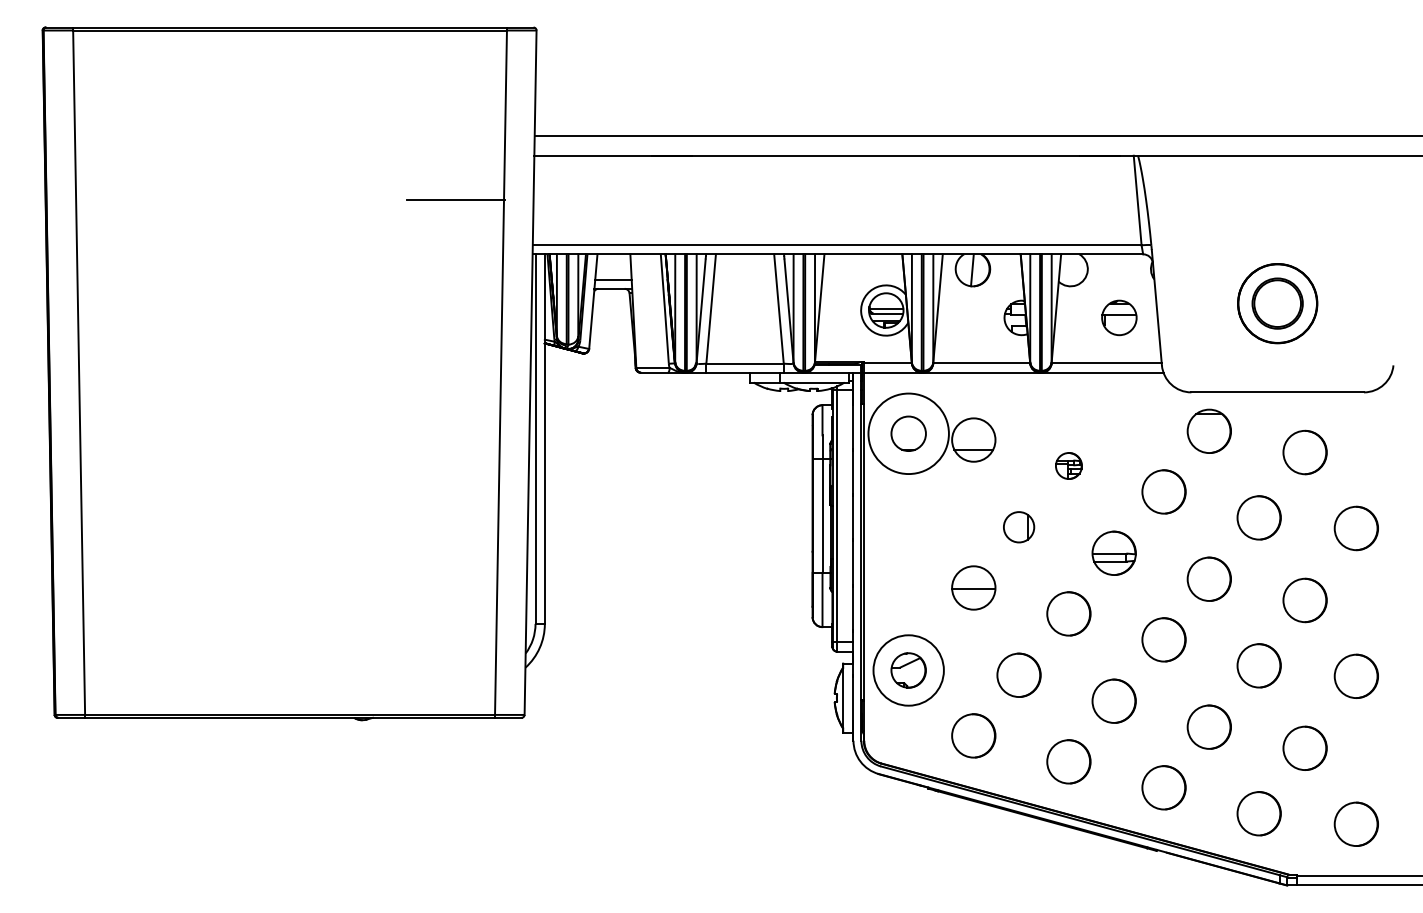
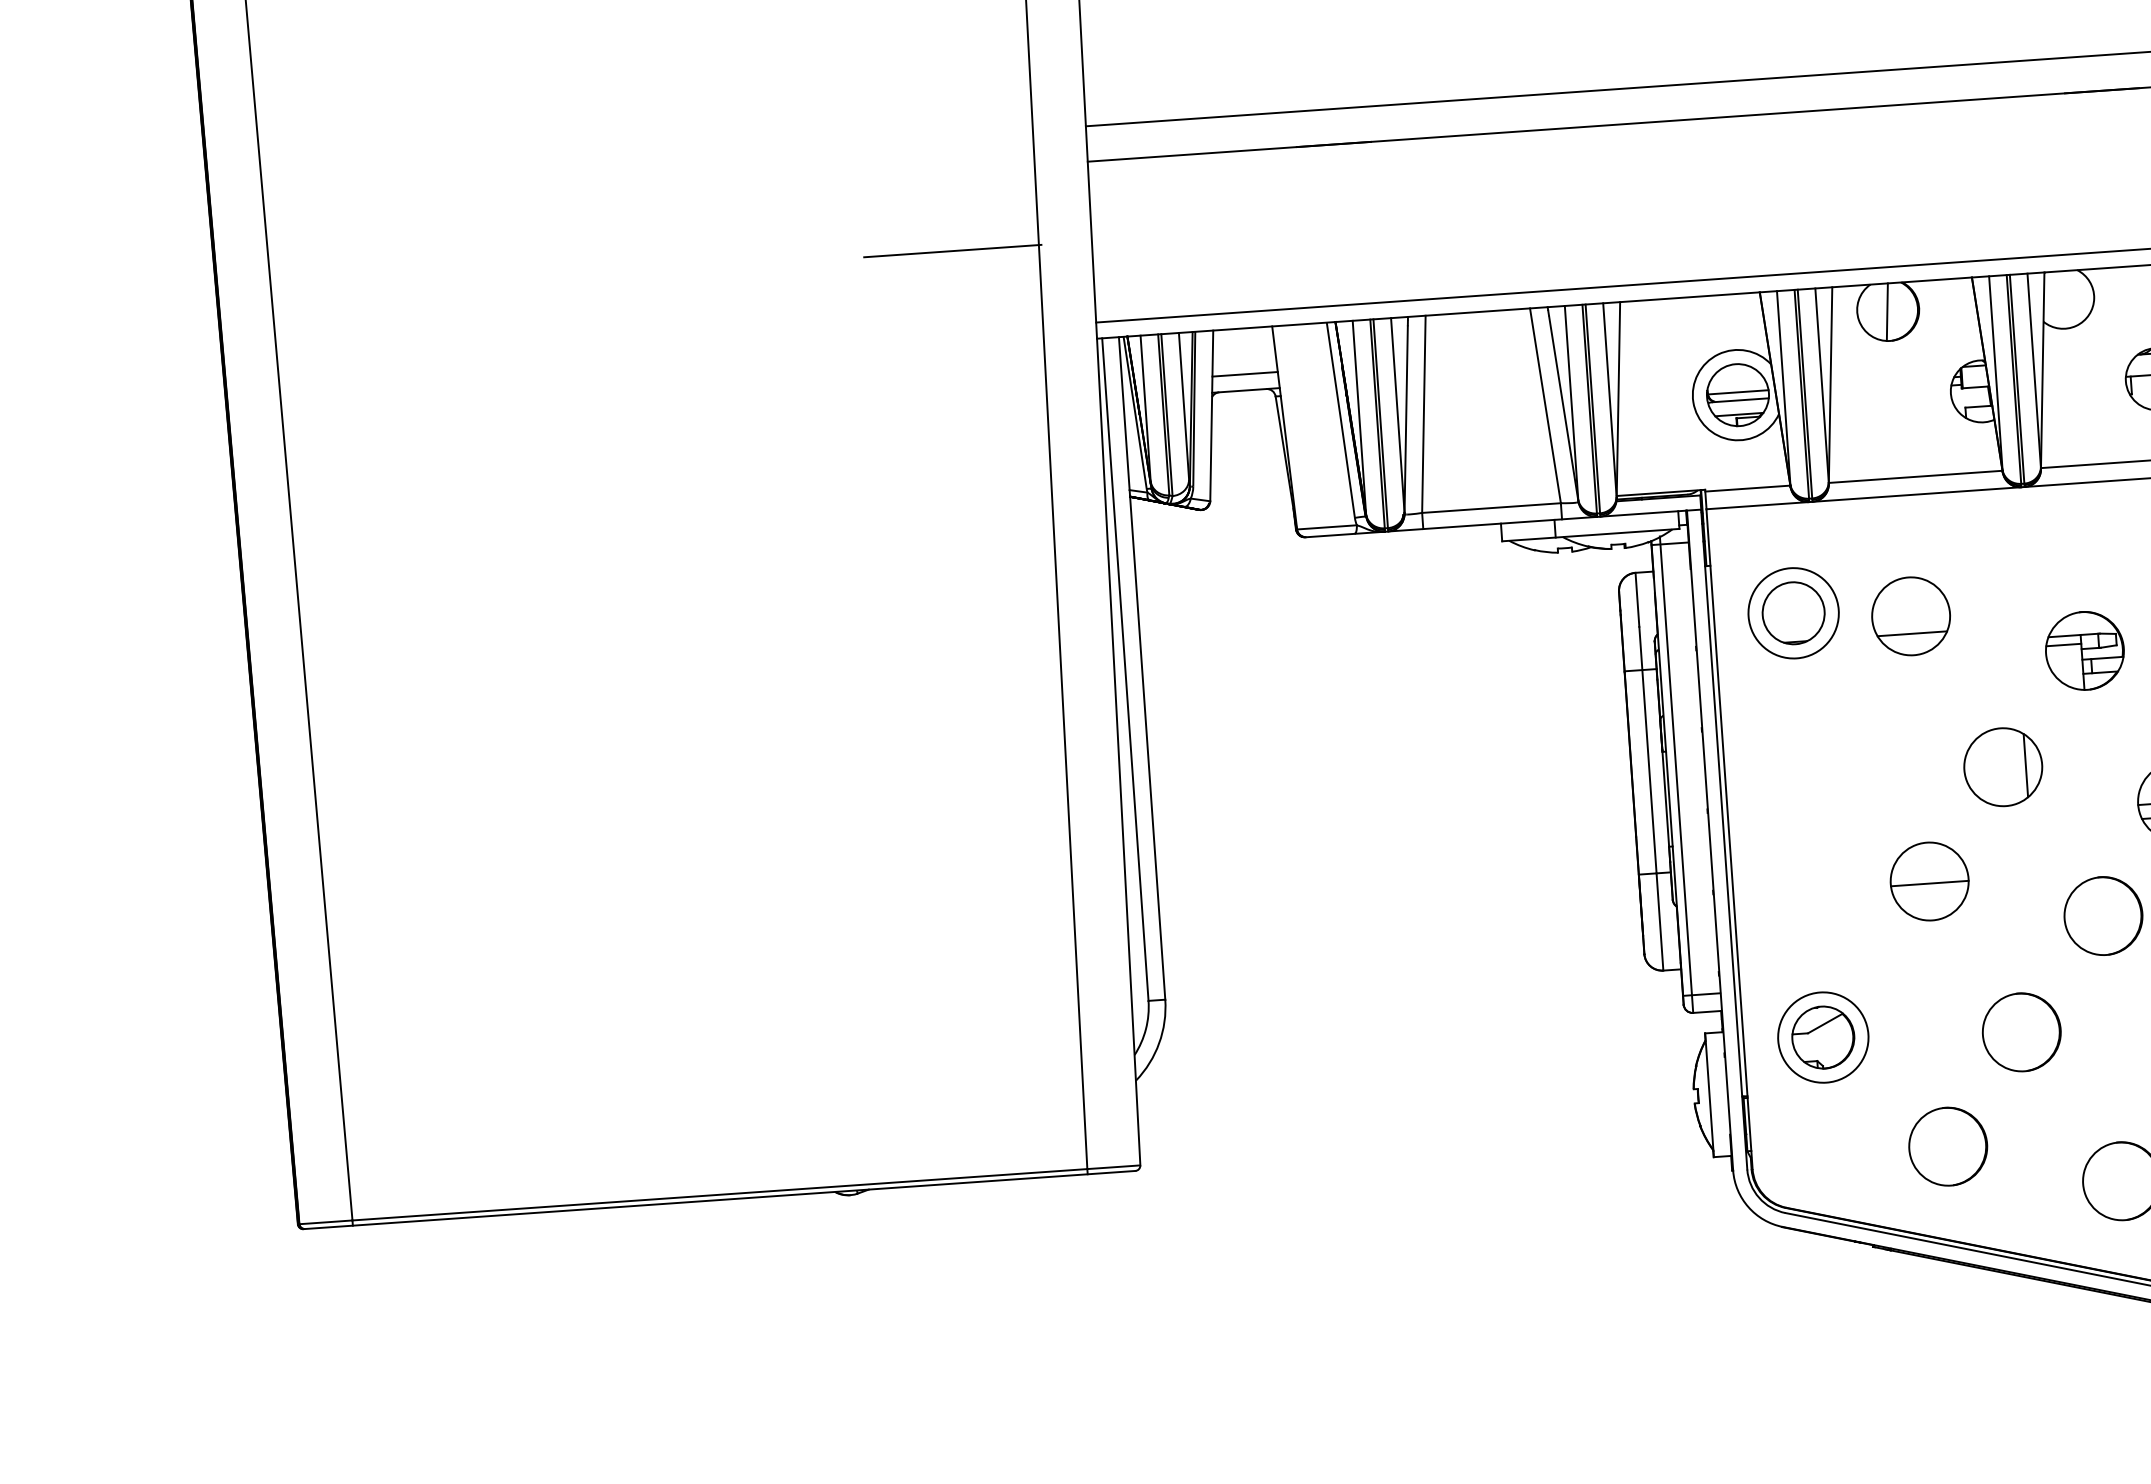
circle: (908, 433) -> (1793, 612), size x0.62
part: (1068, 465) -> (2084, 650), size x1.67
part: (1018, 526) -> (2002, 765), size x1.43
circle: (908, 670) -> (1822, 1037), size x0.71

